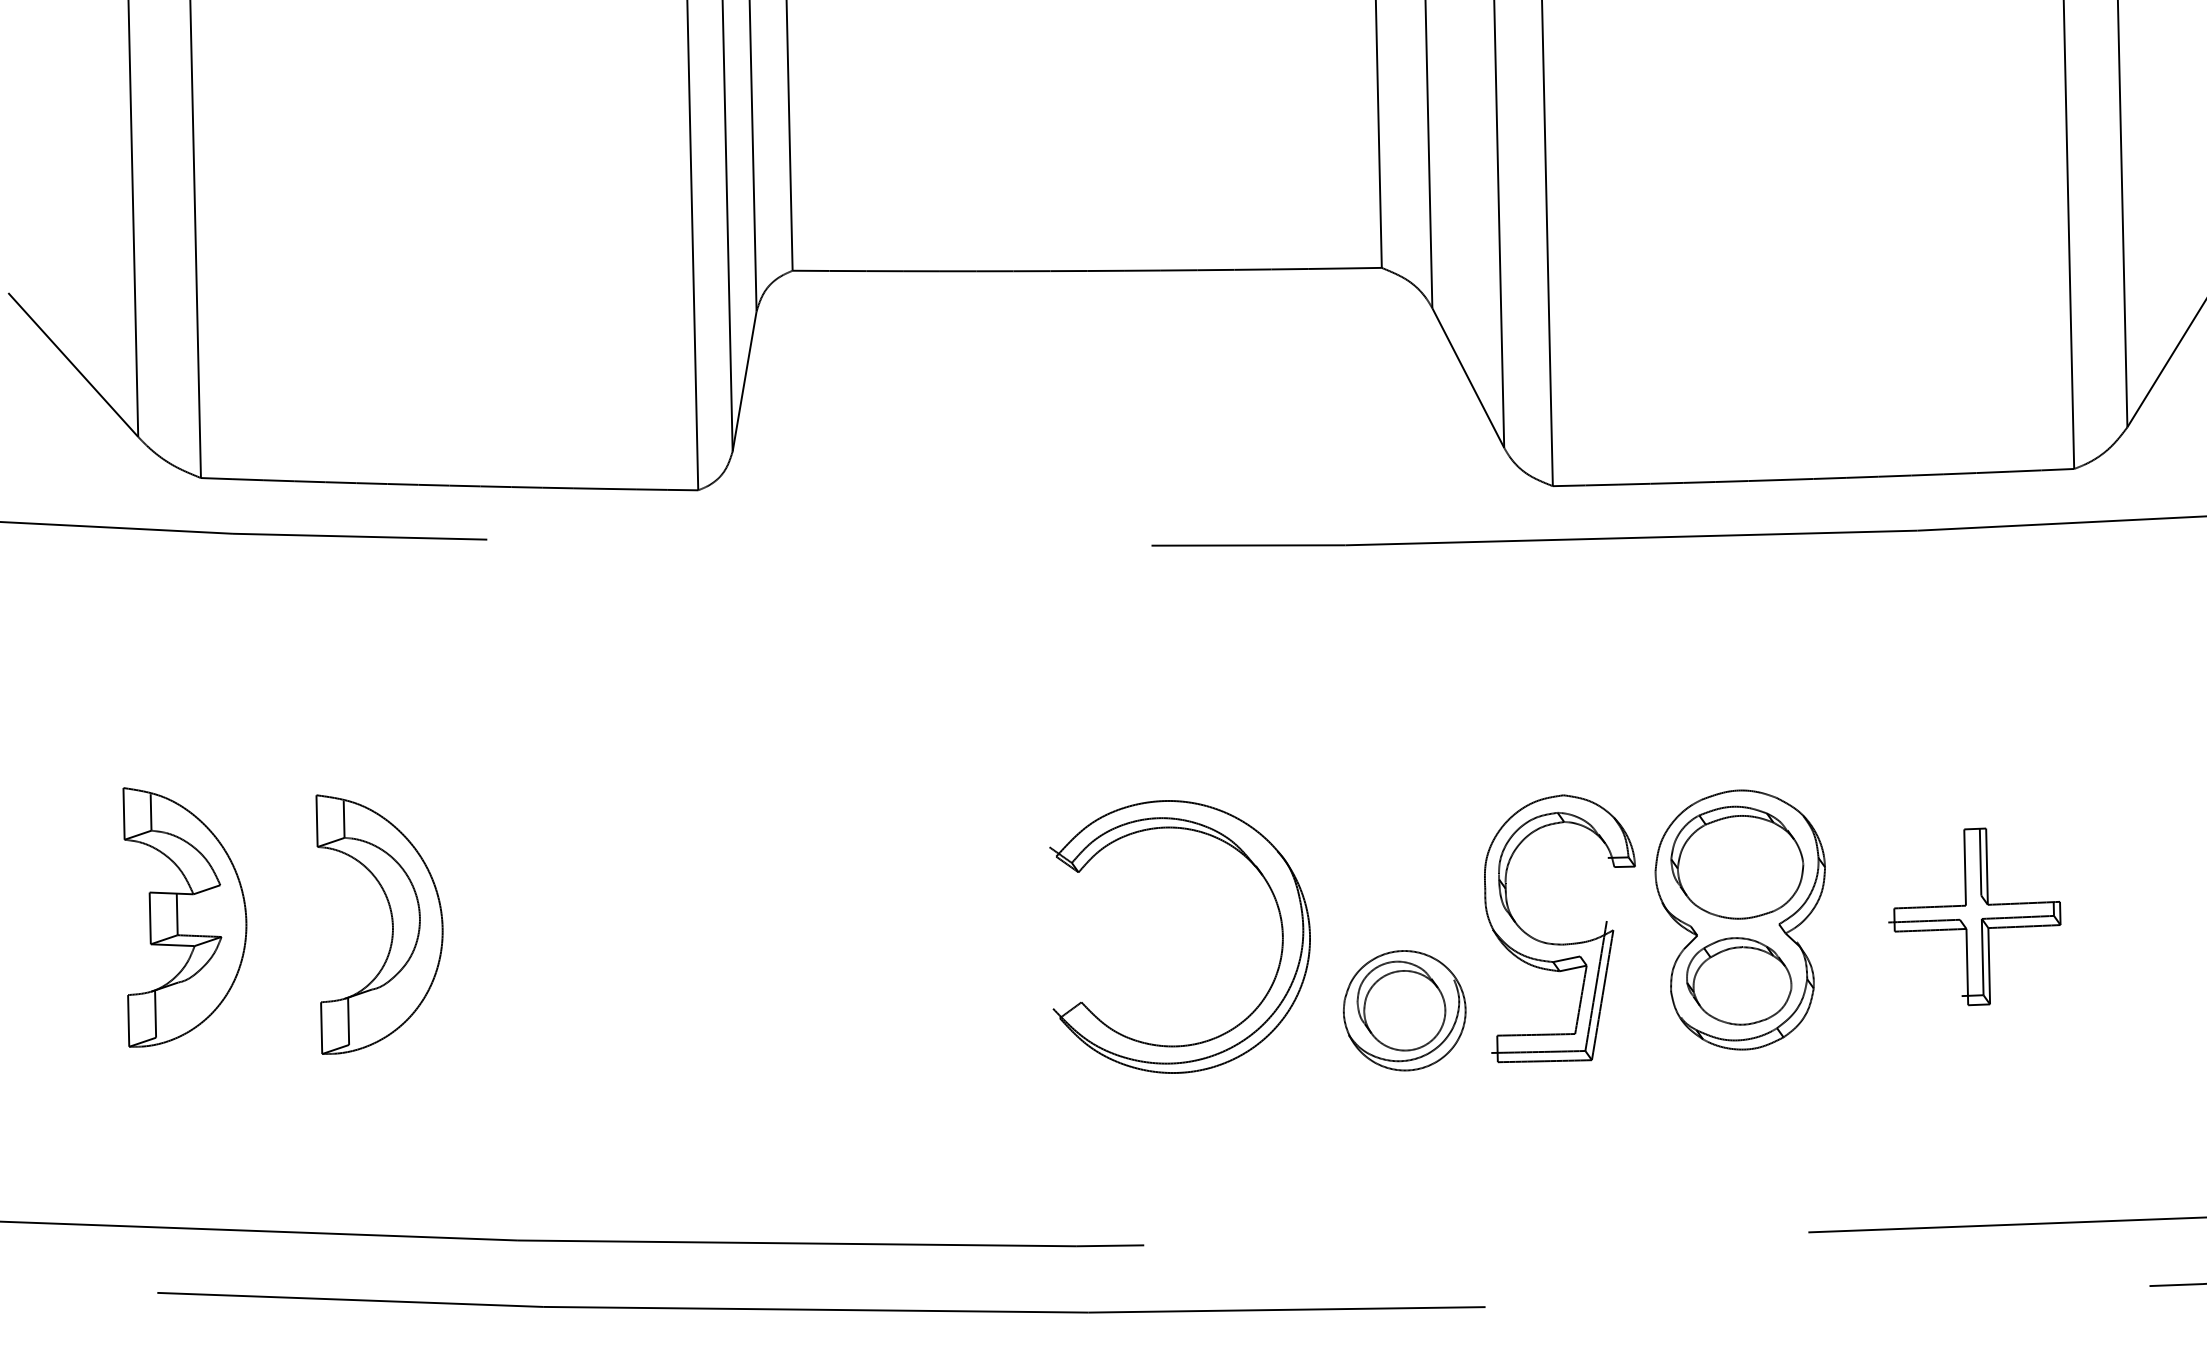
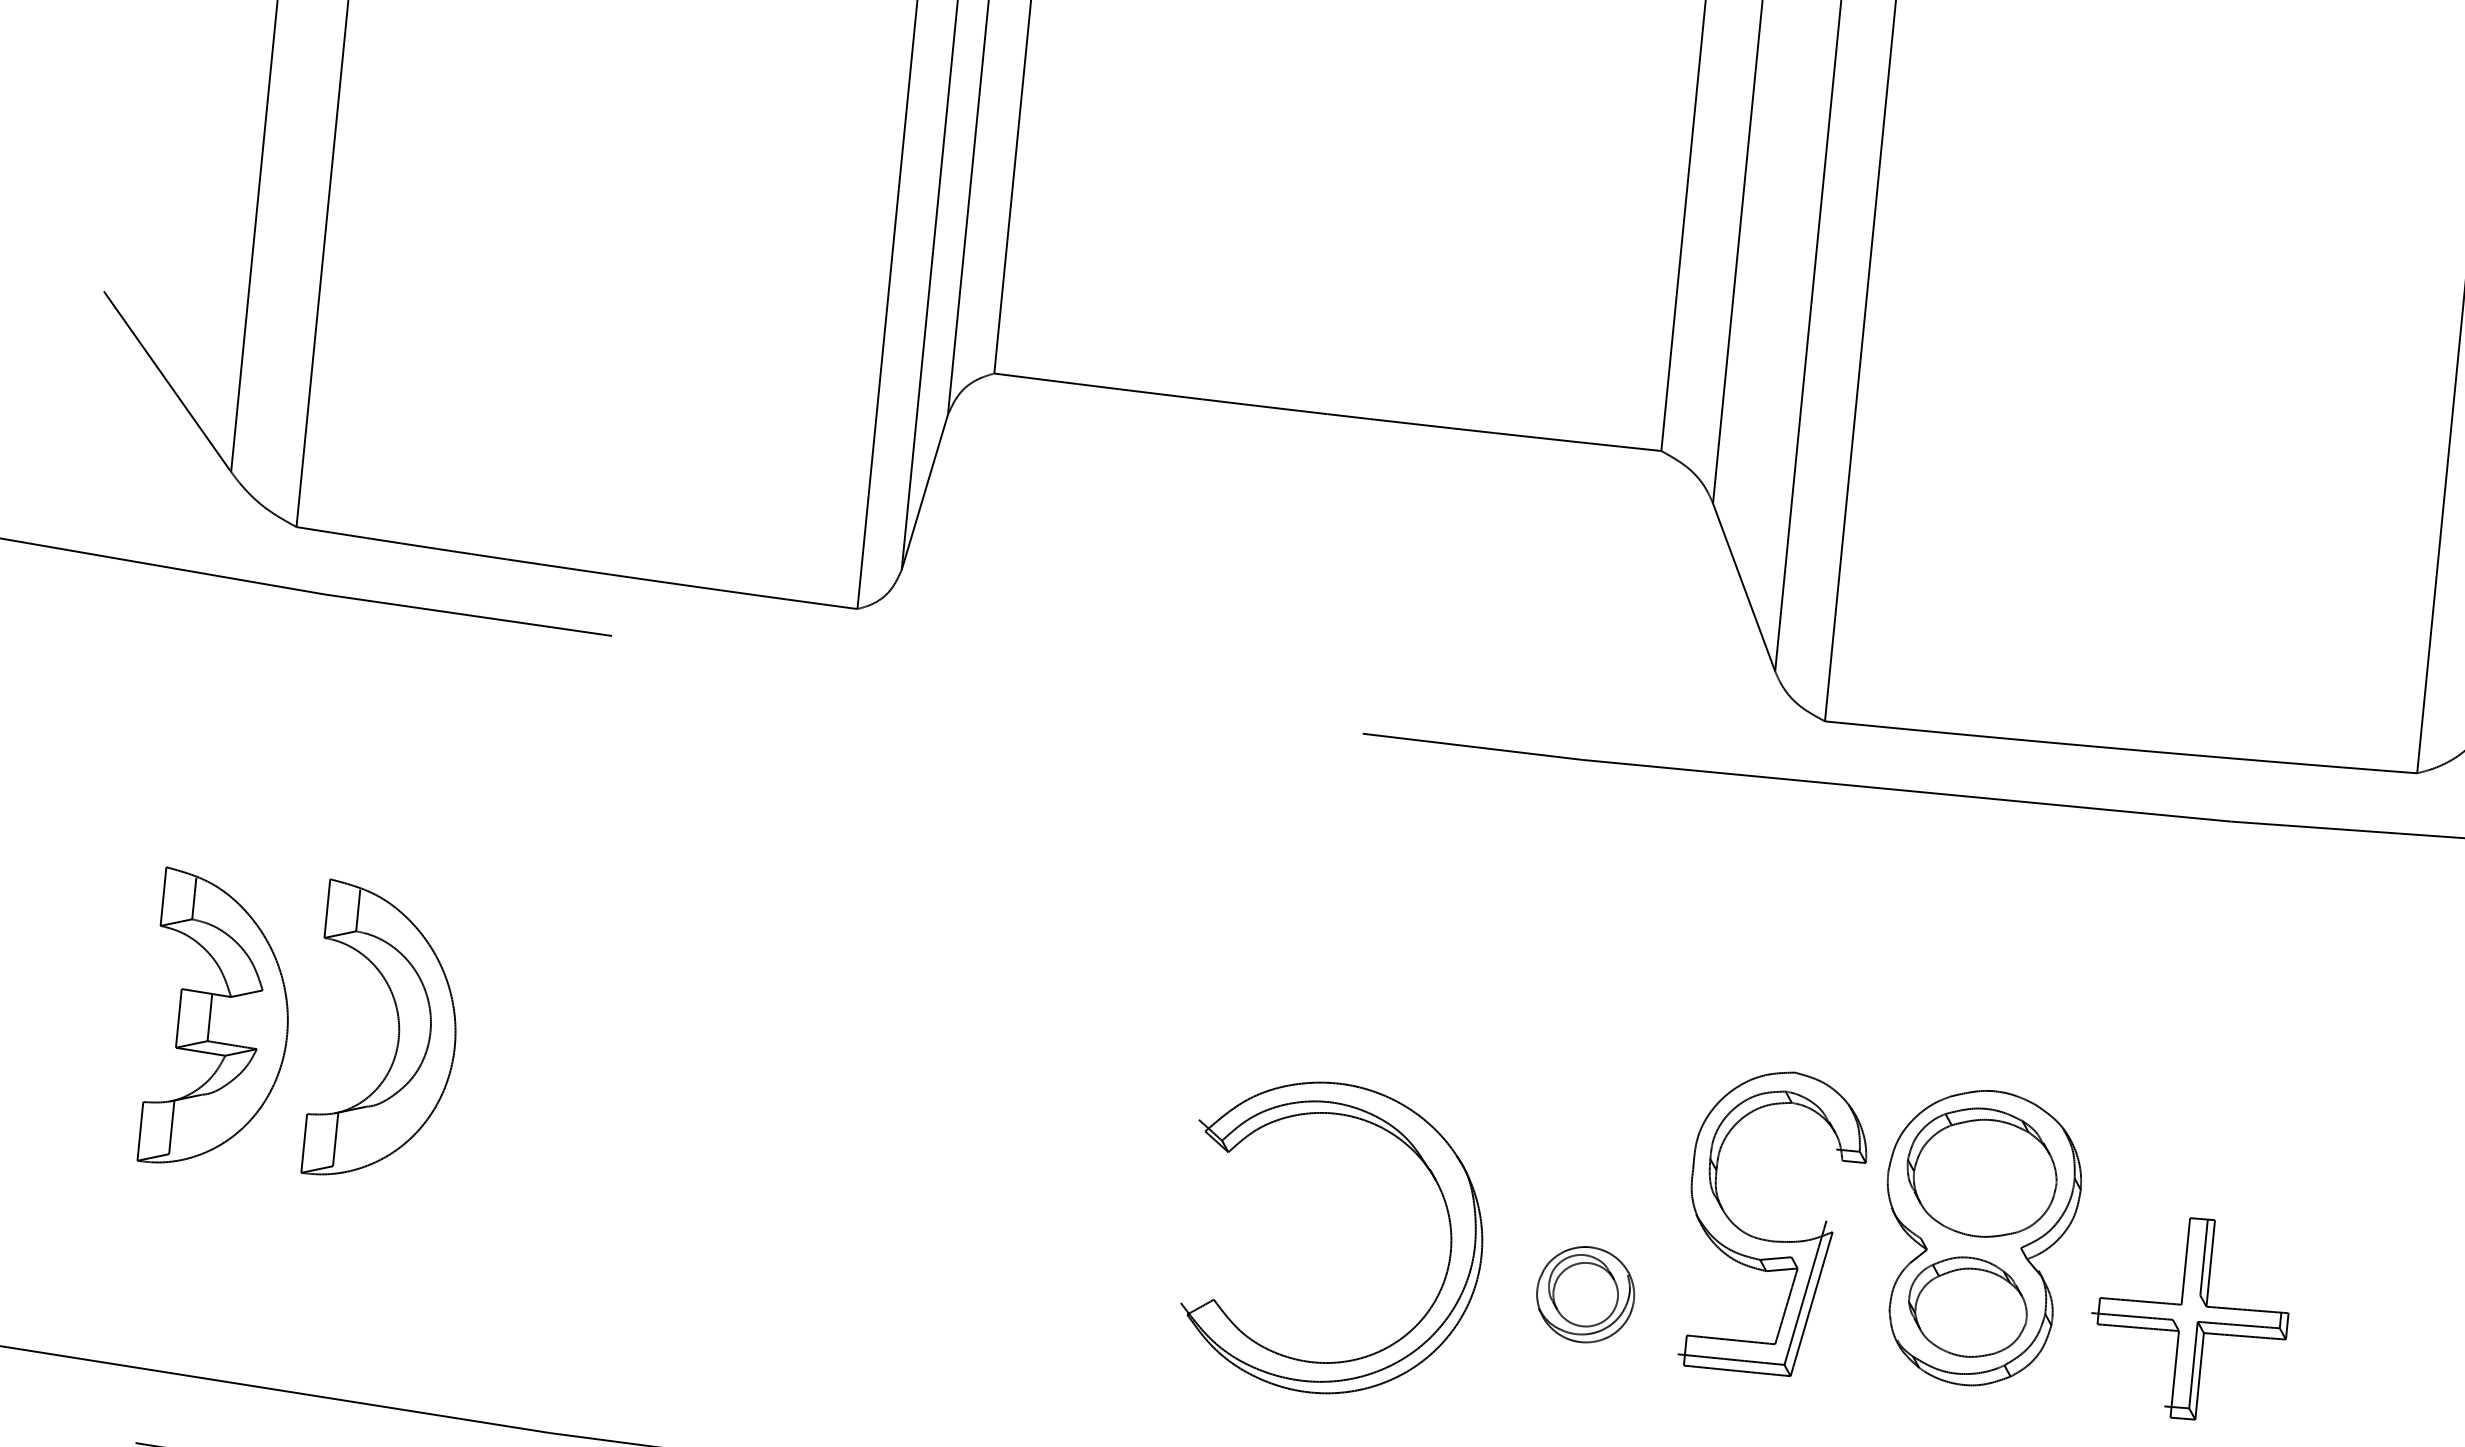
part: (1267, 885) -> (1440, 1192), moved
part: (1974, 916) -> (2189, 1318), moved
part: (391, 923) -> (397, 1034), moved
part: (1404, 1010) -> (1585, 1294), size x0.7

